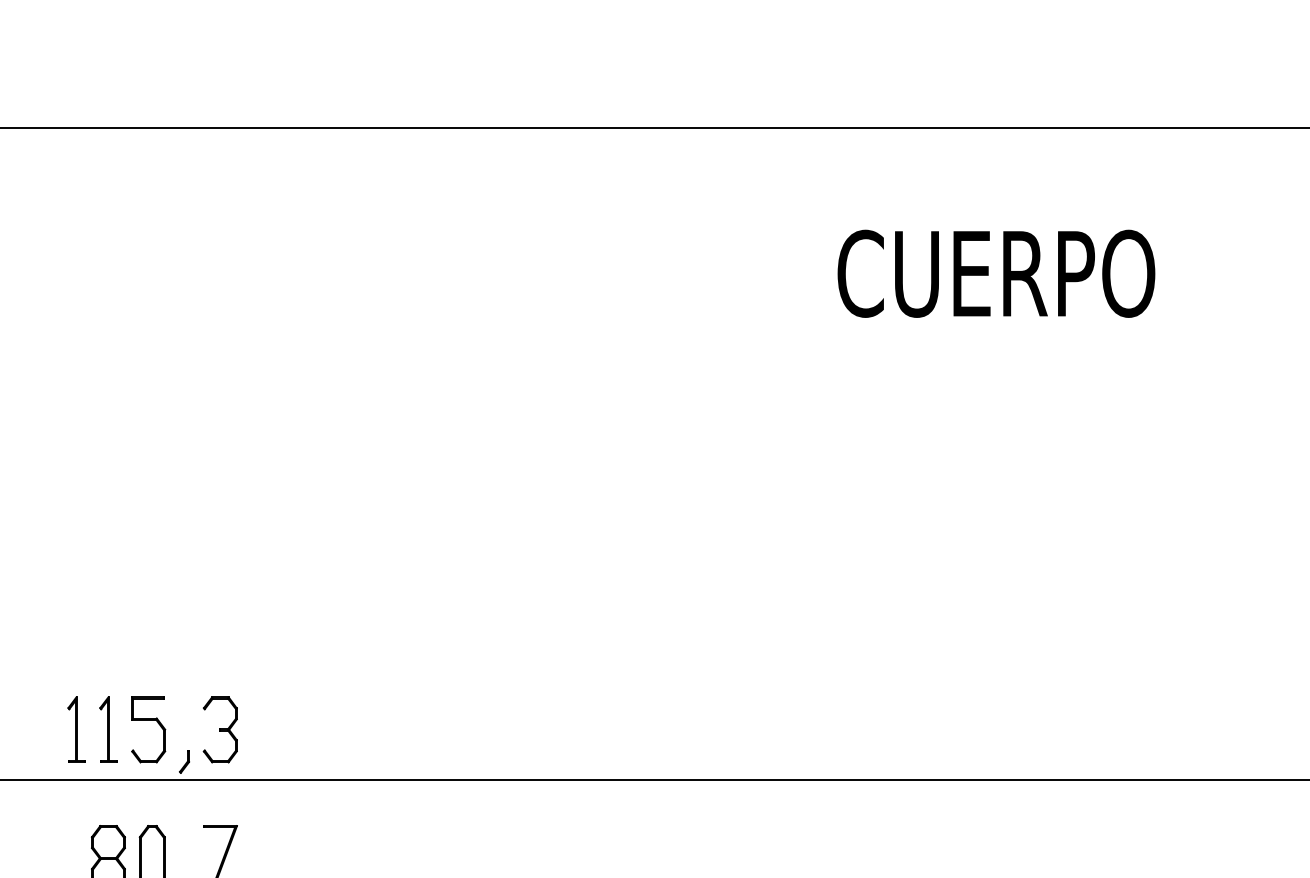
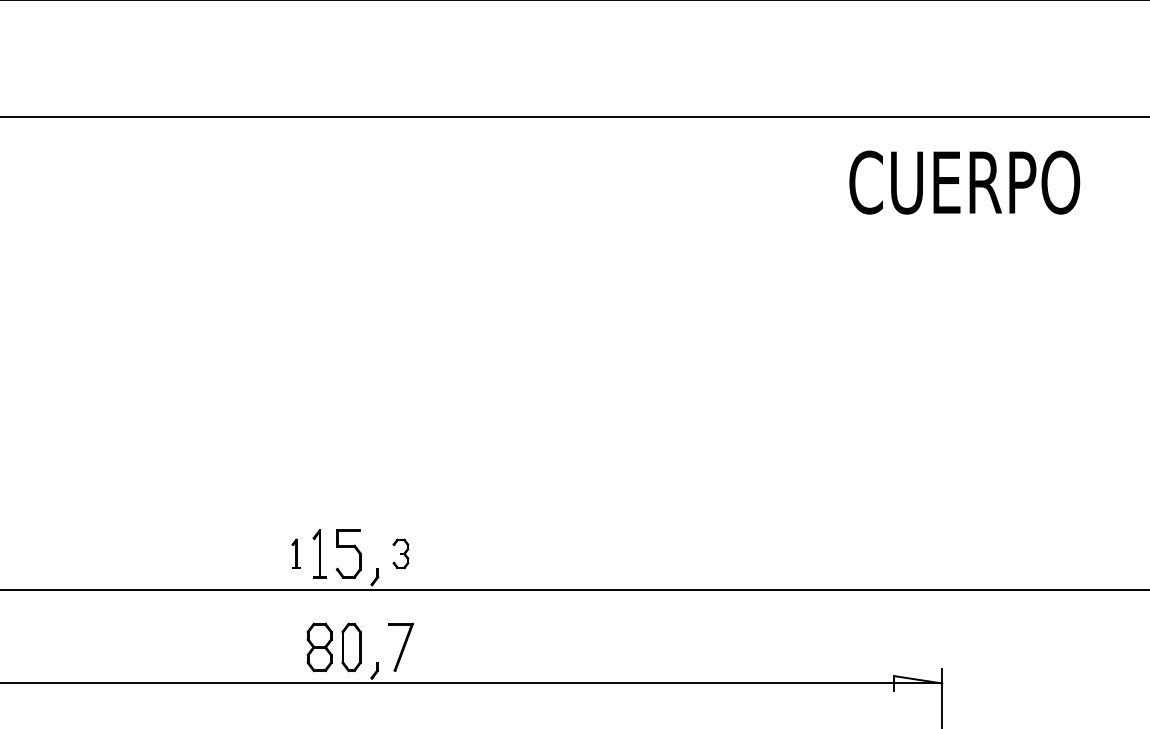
text: (996, 273) -> (964, 182), moved
part: (75, 729) -> (295, 553), size x0.6
part: (219, 729) -> (400, 553), size x0.6

